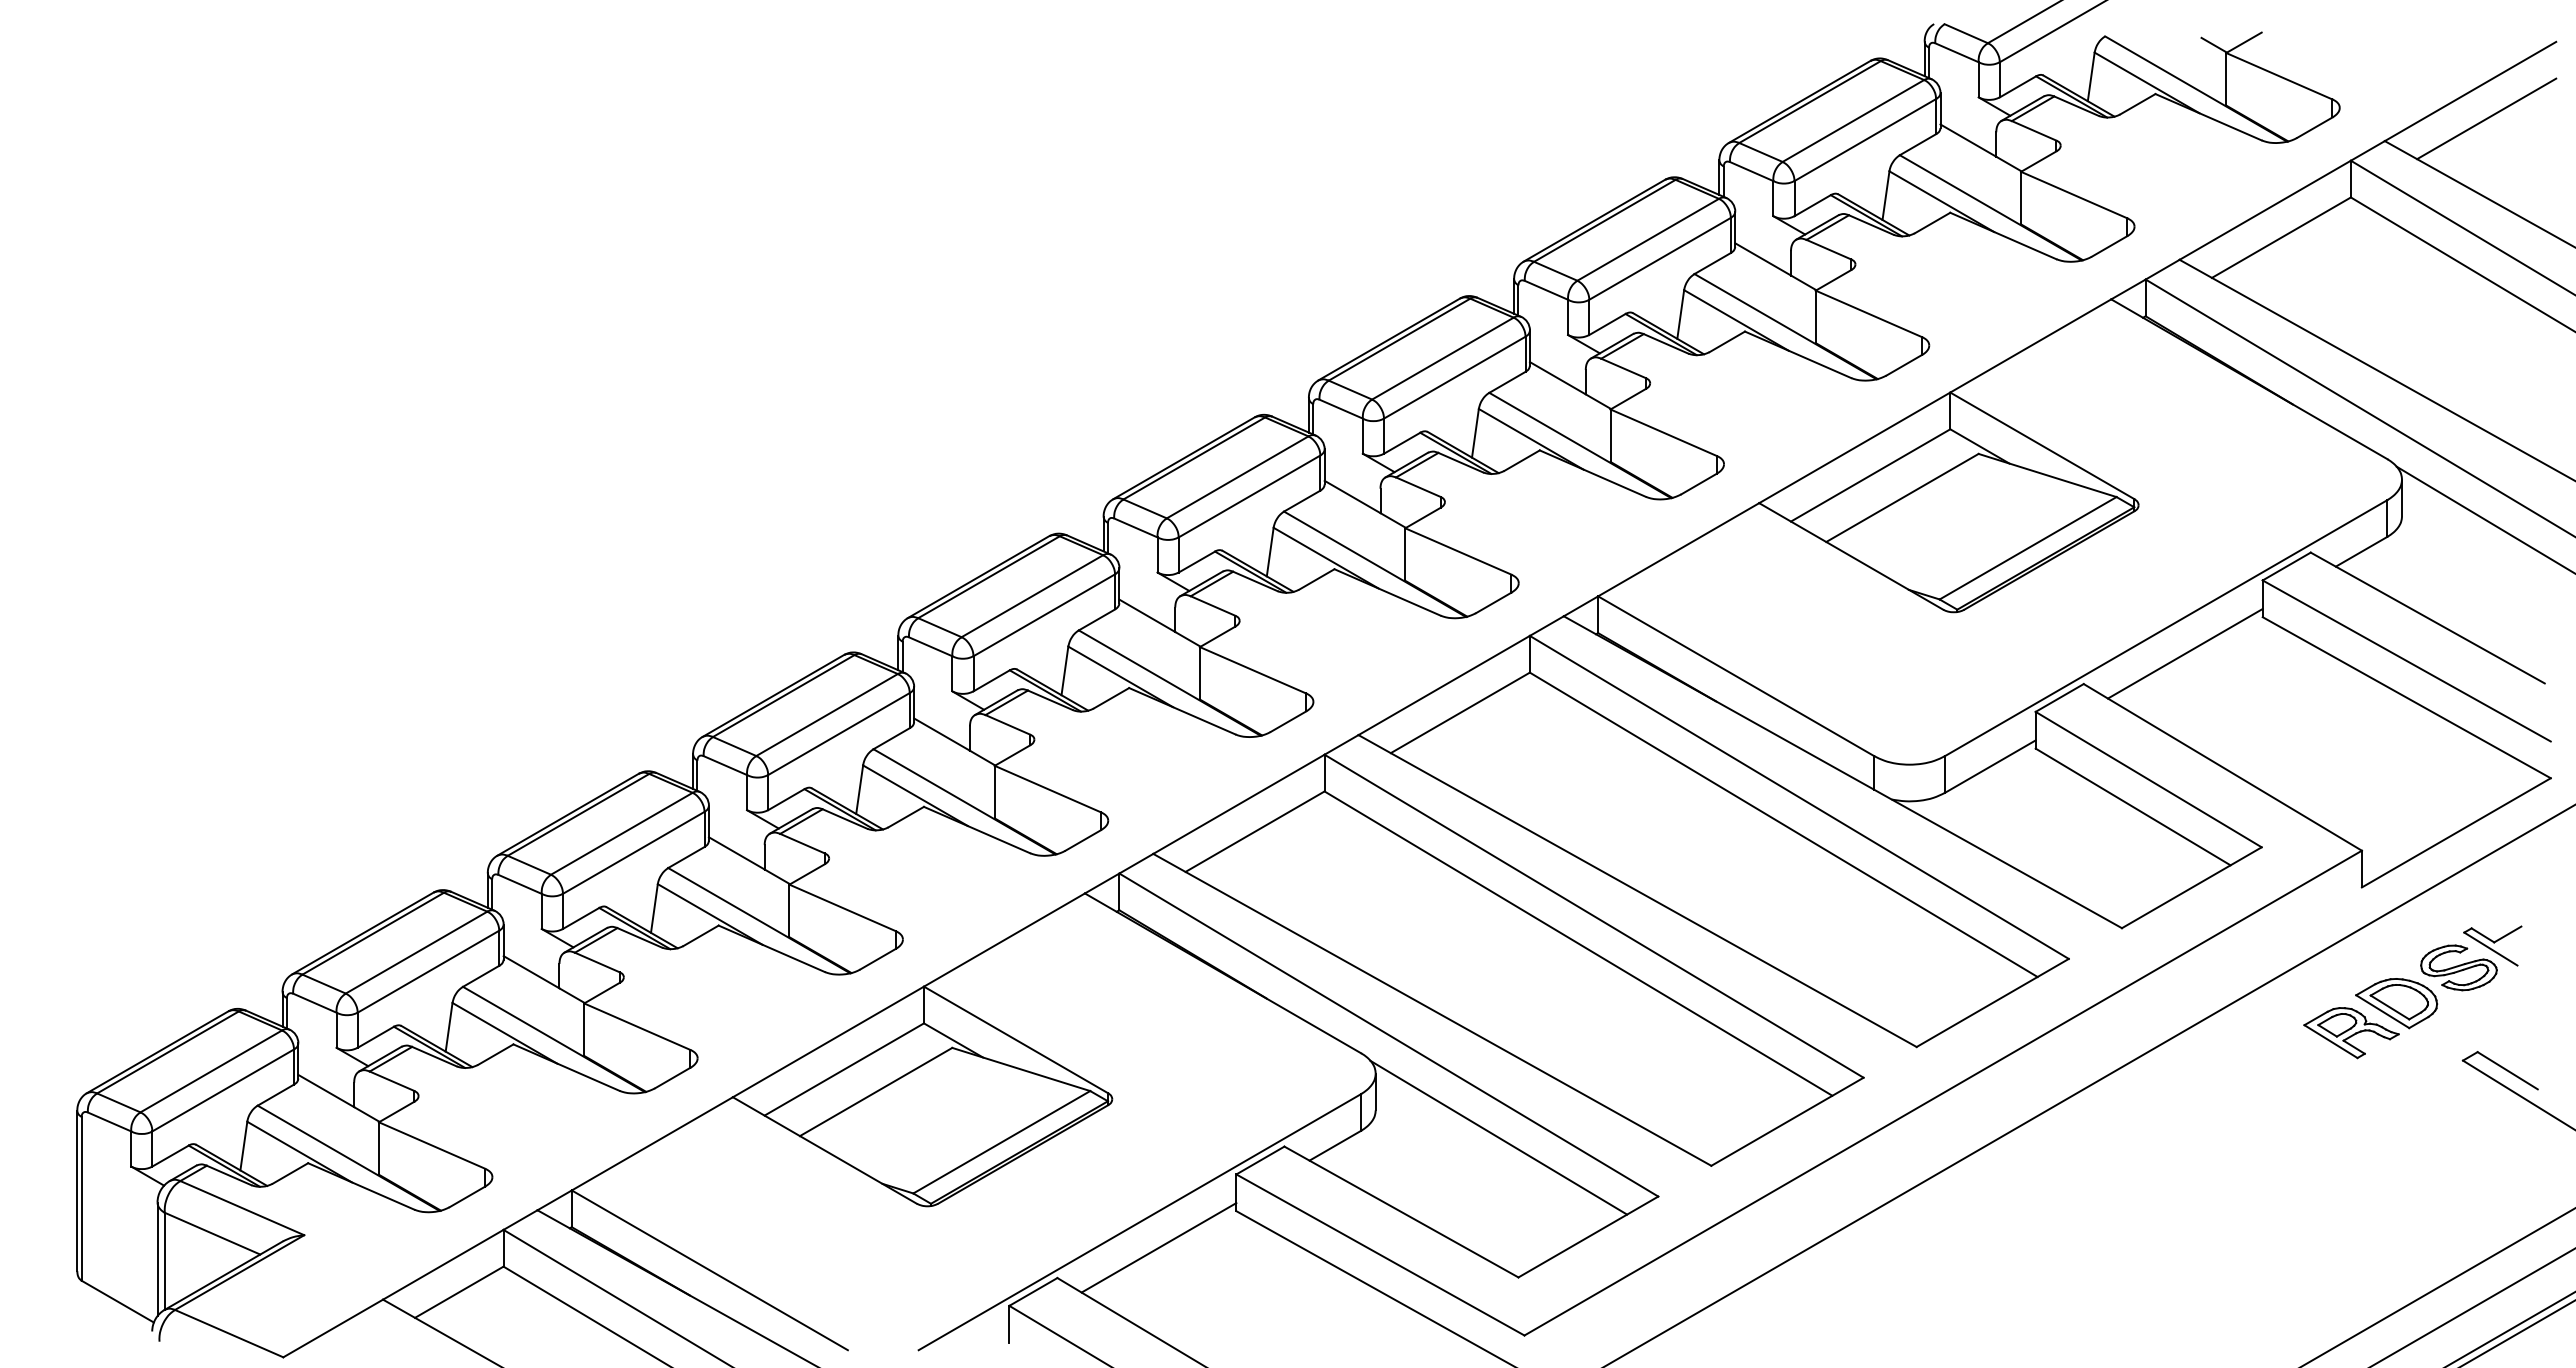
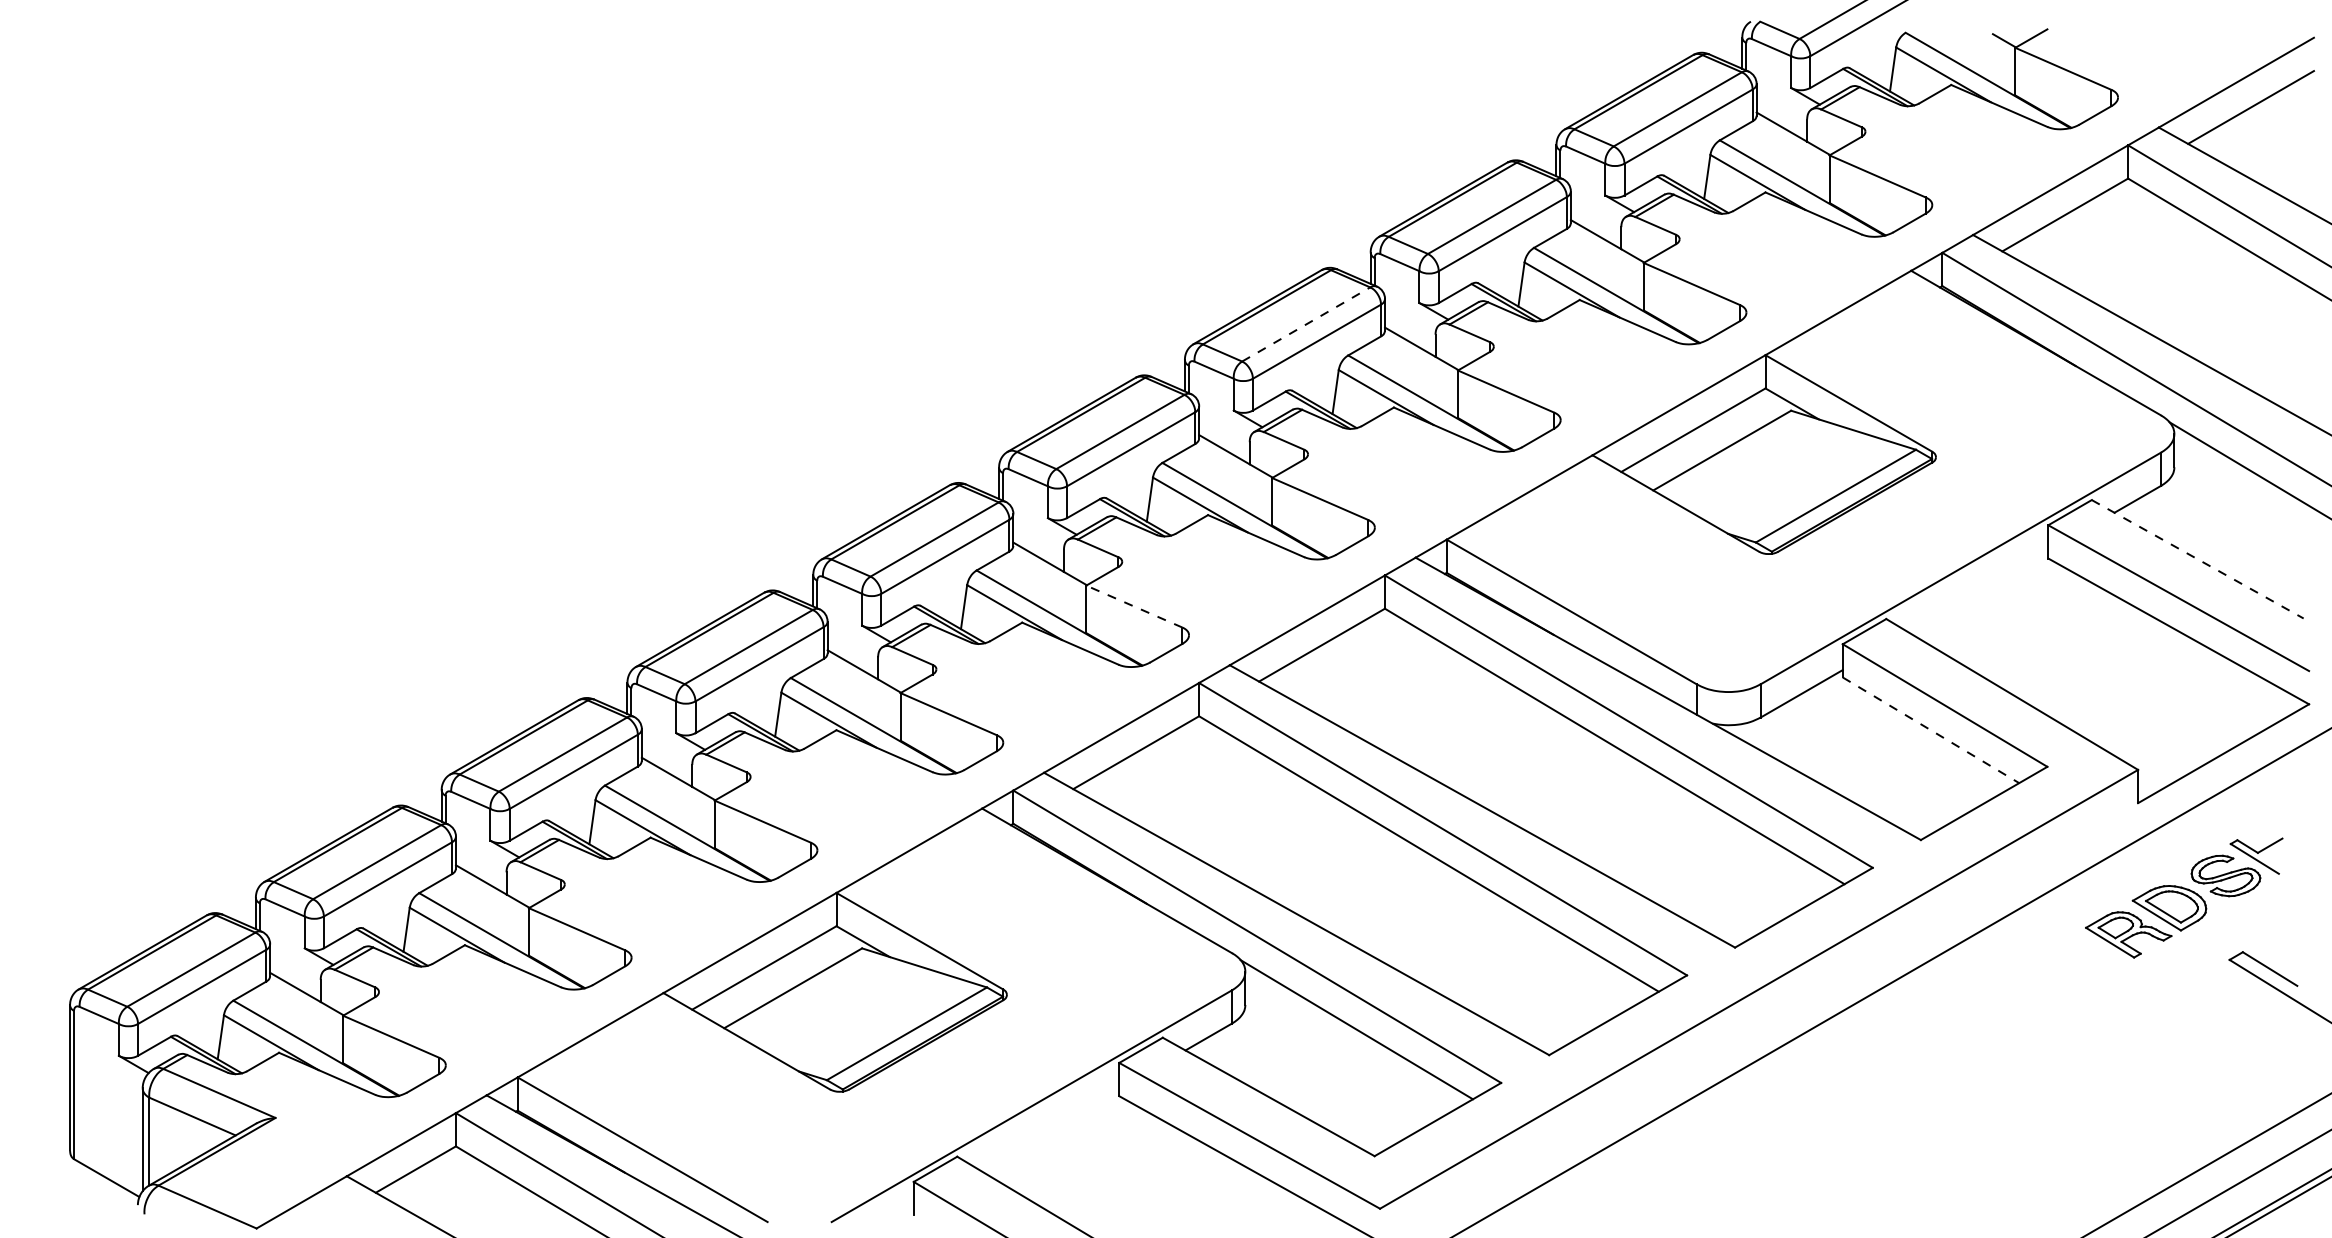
line: (1442, 358) -> (1305, 324), solid -> dashed
line: (2428, 618) -> (2198, 559), solid -> dashed
line: (2184, 653) -> (1977, 591), removed
line: (1253, 670) -> (1134, 606), solid -> dashed
line: (2133, 806) -> (1931, 729), solid -> dashed
line: (1158, 1247) -> (1048, 1129), removed

